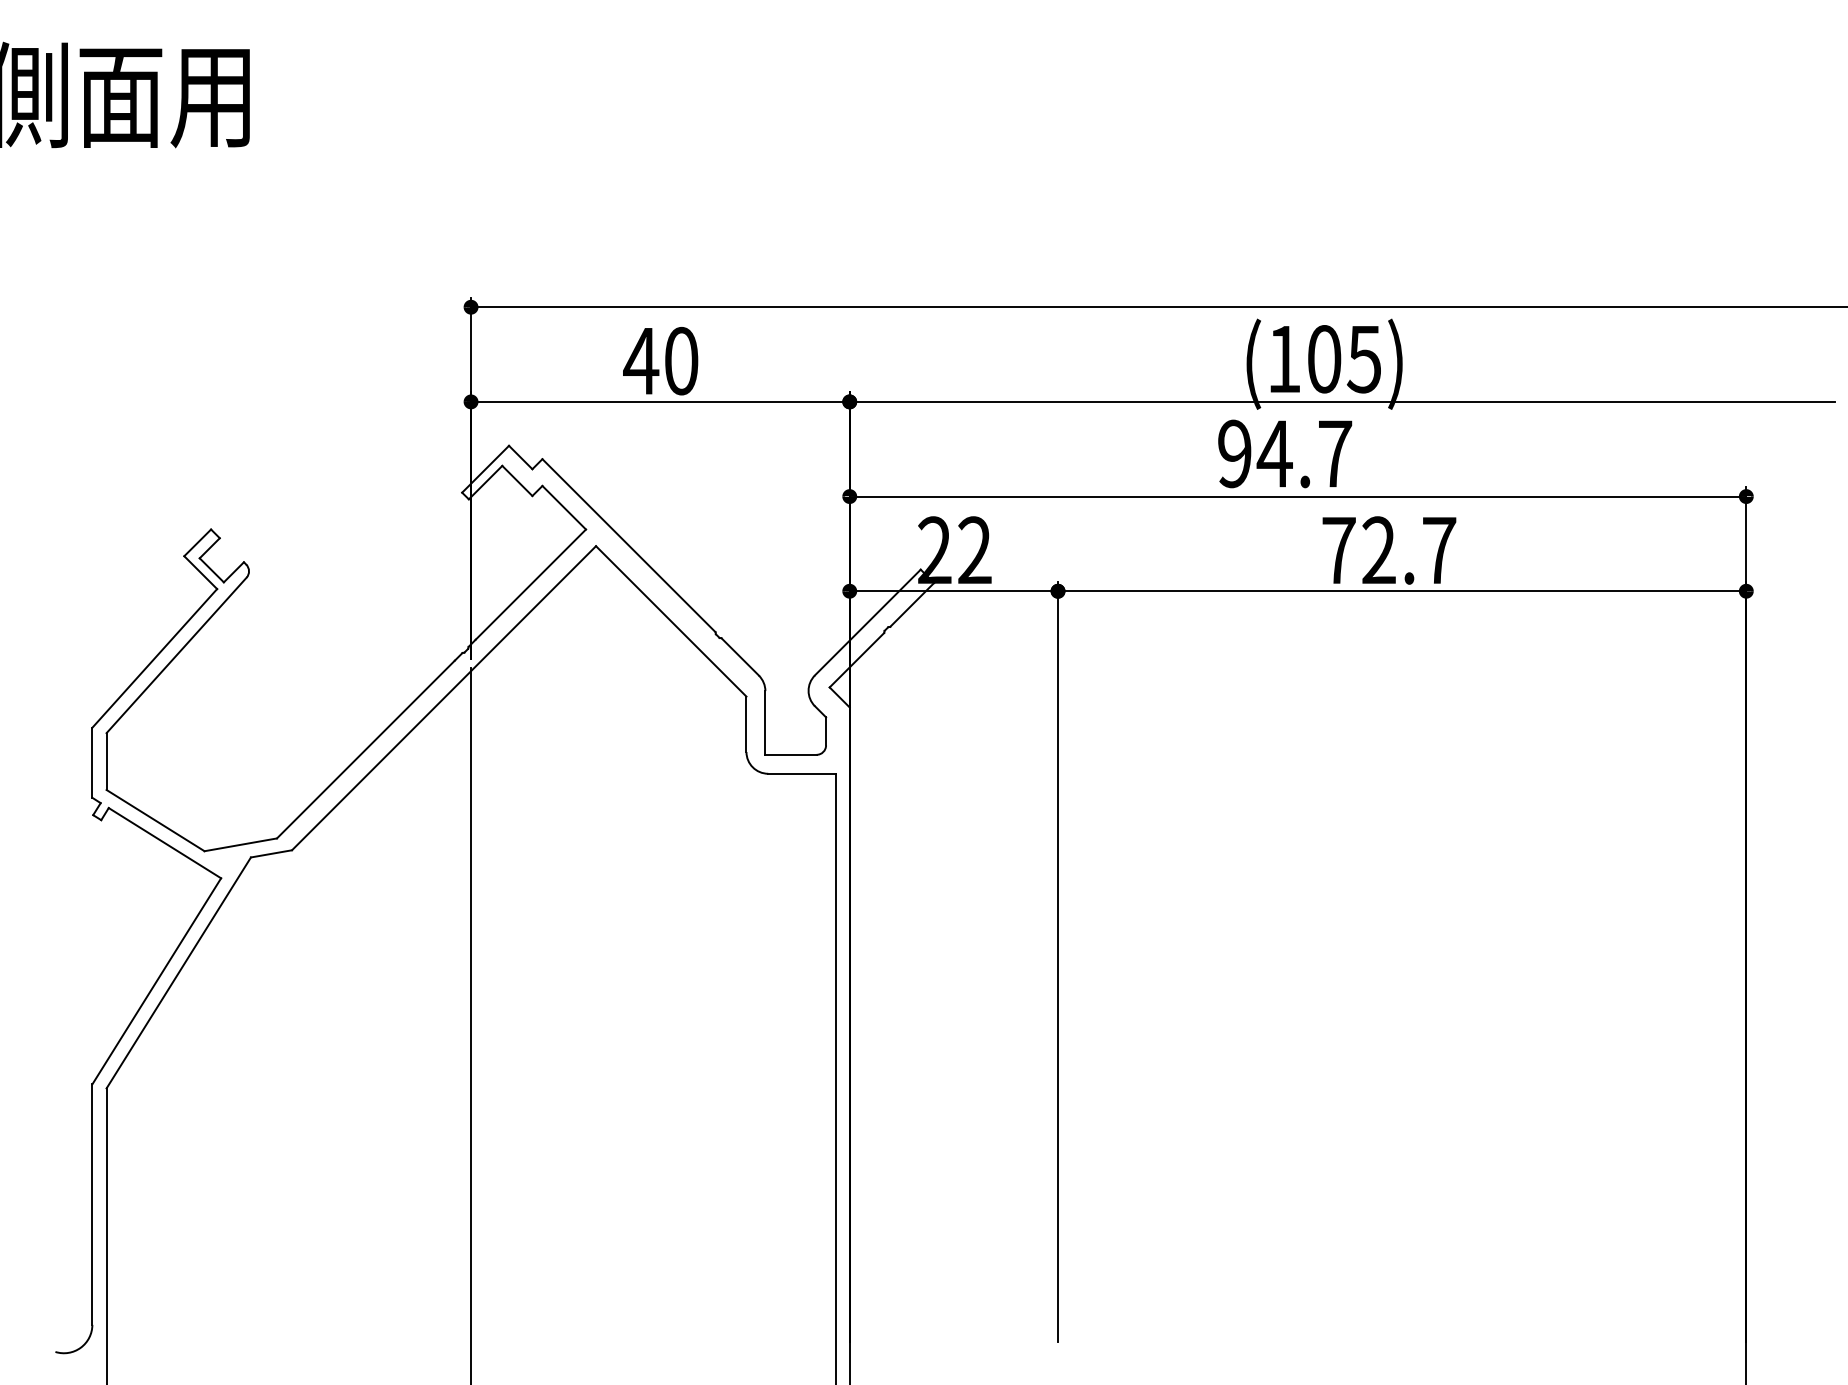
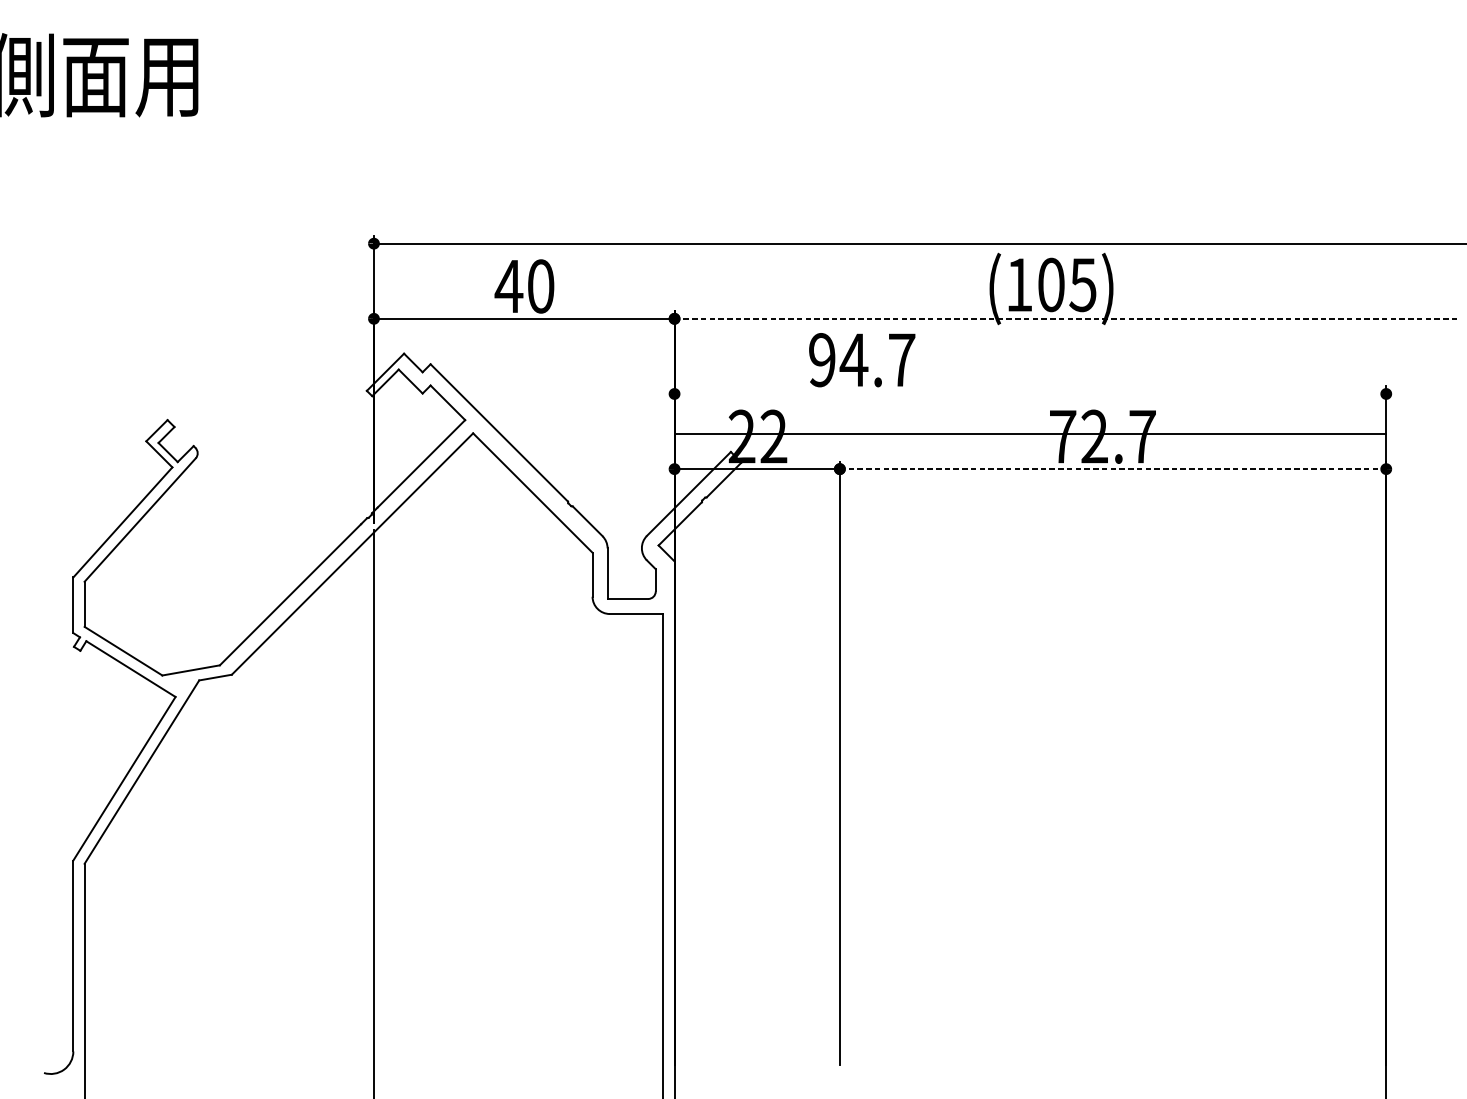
line: (1342, 401) -> (1065, 318), solid -> dashed
text: (1285, 453) -> (862, 359), moved
line: (1297, 496) -> (1029, 433), moved
line: (1402, 591) -> (1113, 469), solid -> dashed

